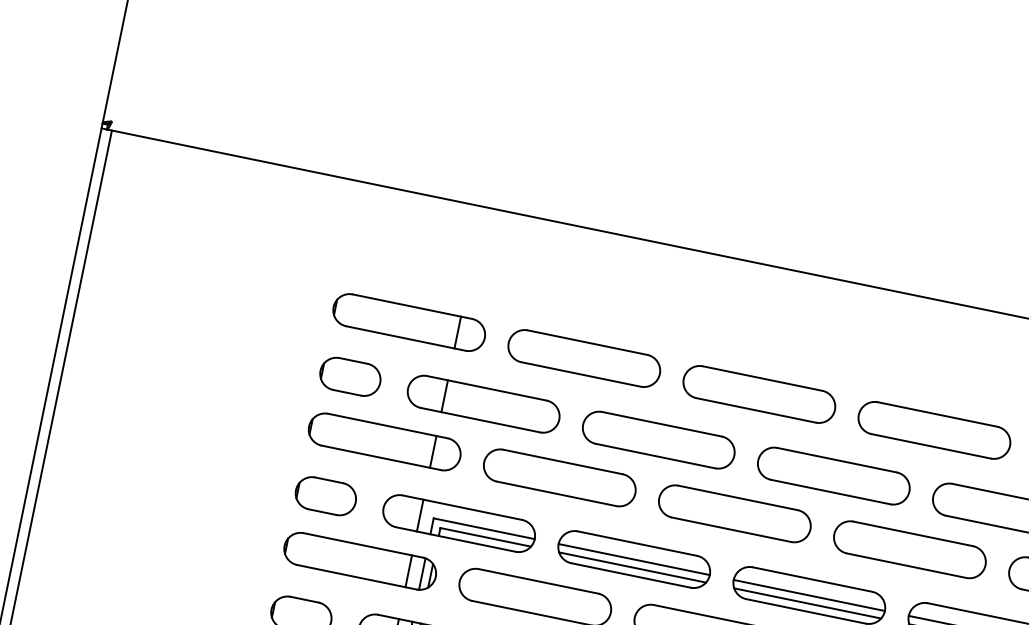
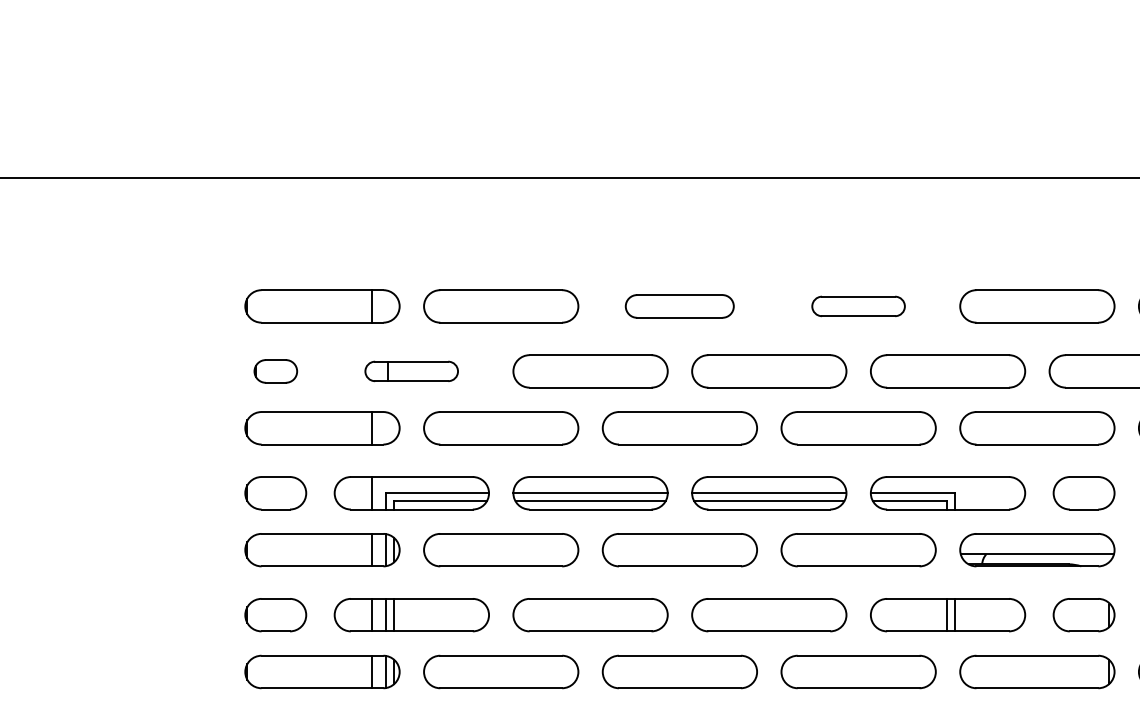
part: (350, 376) -> (275, 371), size x0.7
part: (758, 394) -> (679, 306), size x0.7
part: (483, 404) -> (411, 371), size x0.6
part: (934, 430) -> (858, 306), size x0.6

